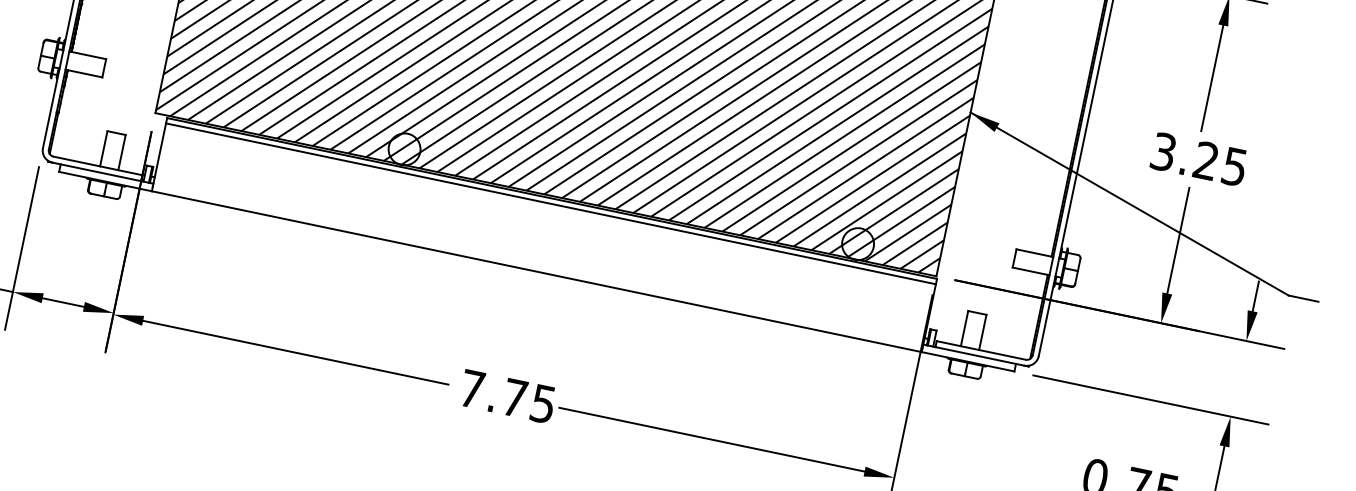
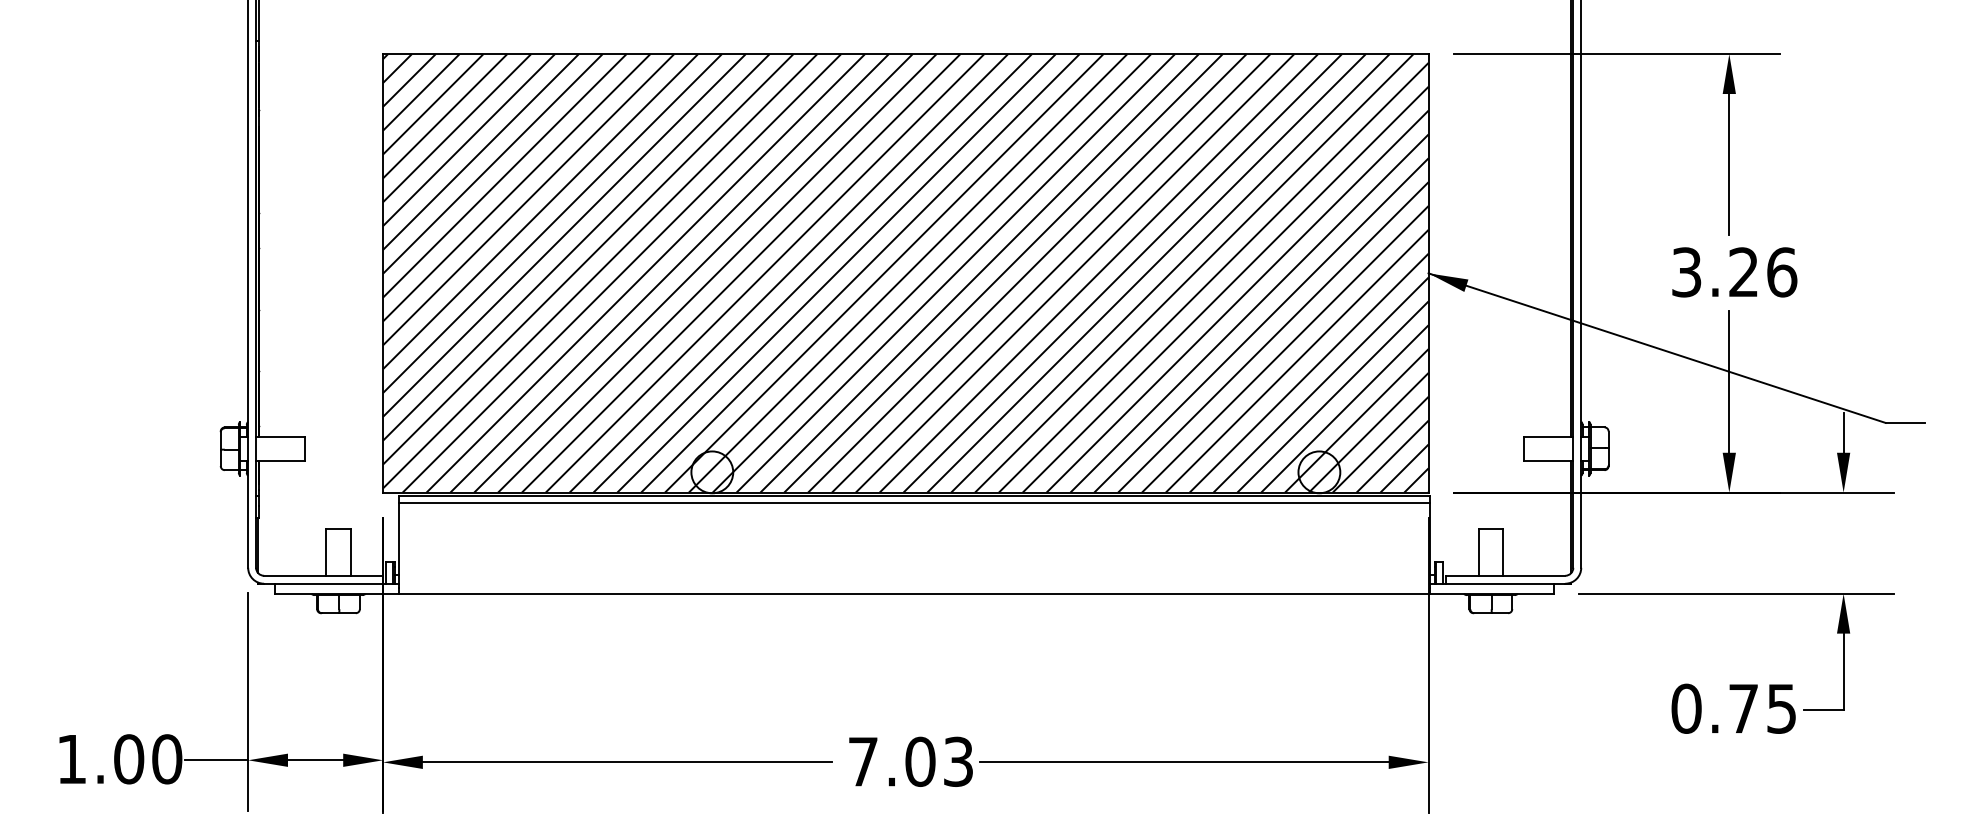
text: (1235, 167) -> (1782, 272), 3.25 -> 3.26
text: (528, 400) -> (938, 761), 7.75 -> 7.03

